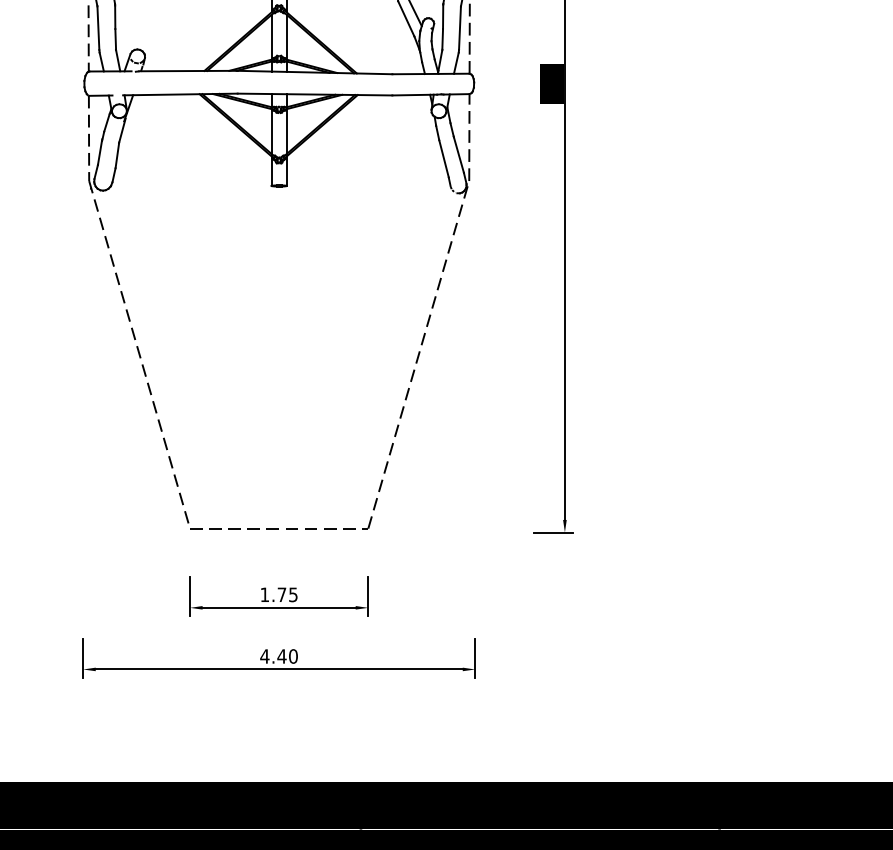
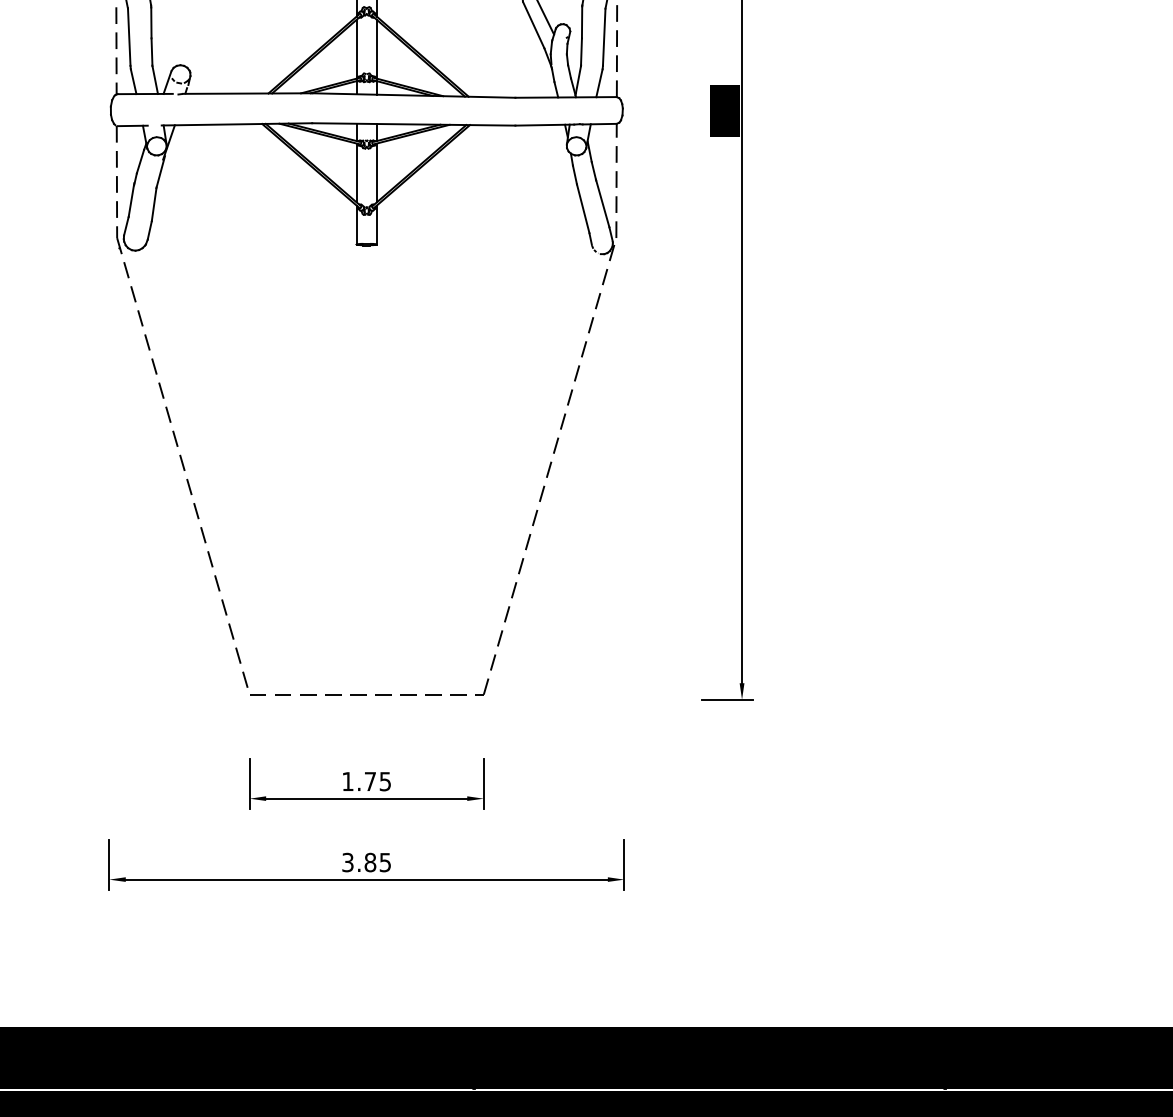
text: (279, 656) -> (366, 862), 4.40 -> 3.85

